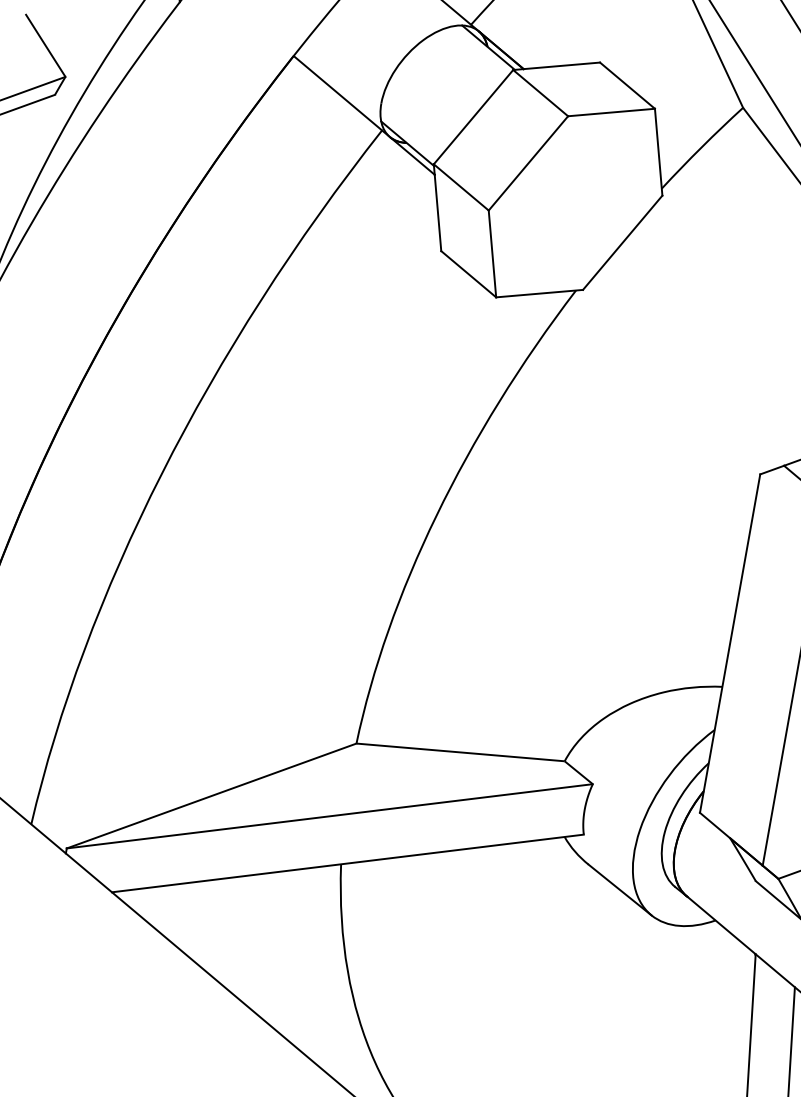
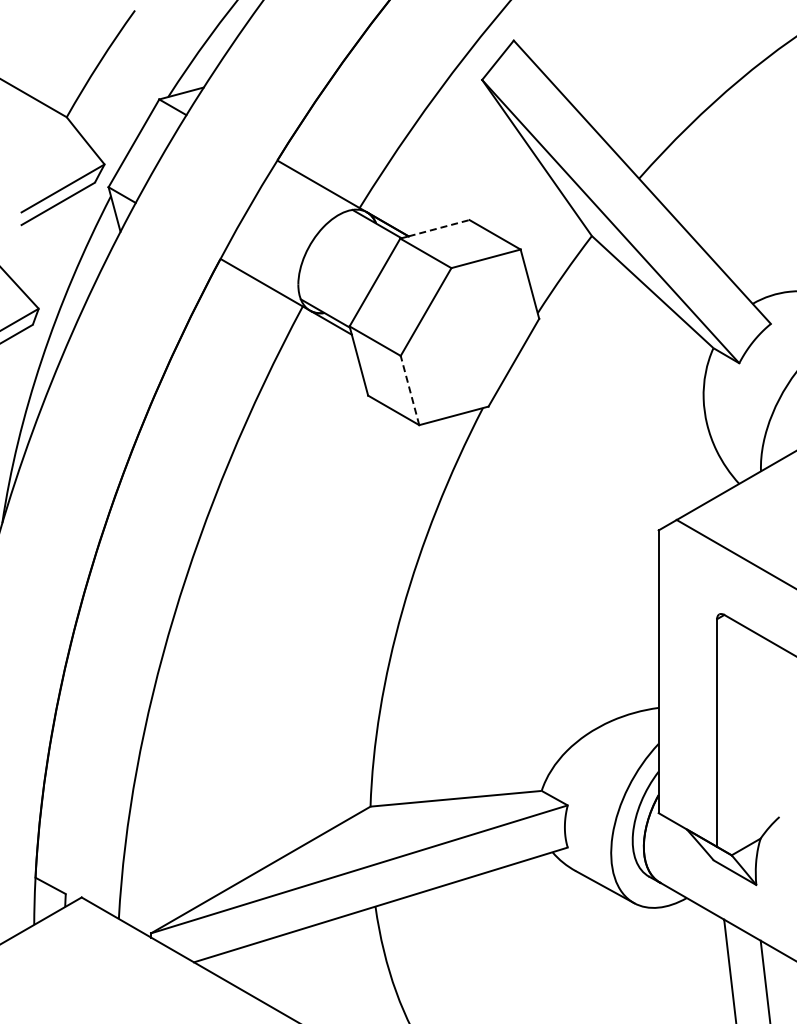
line: (562, 66) -> (439, 228), solid -> dashed
line: (493, 254) -> (410, 390), solid -> dashed

